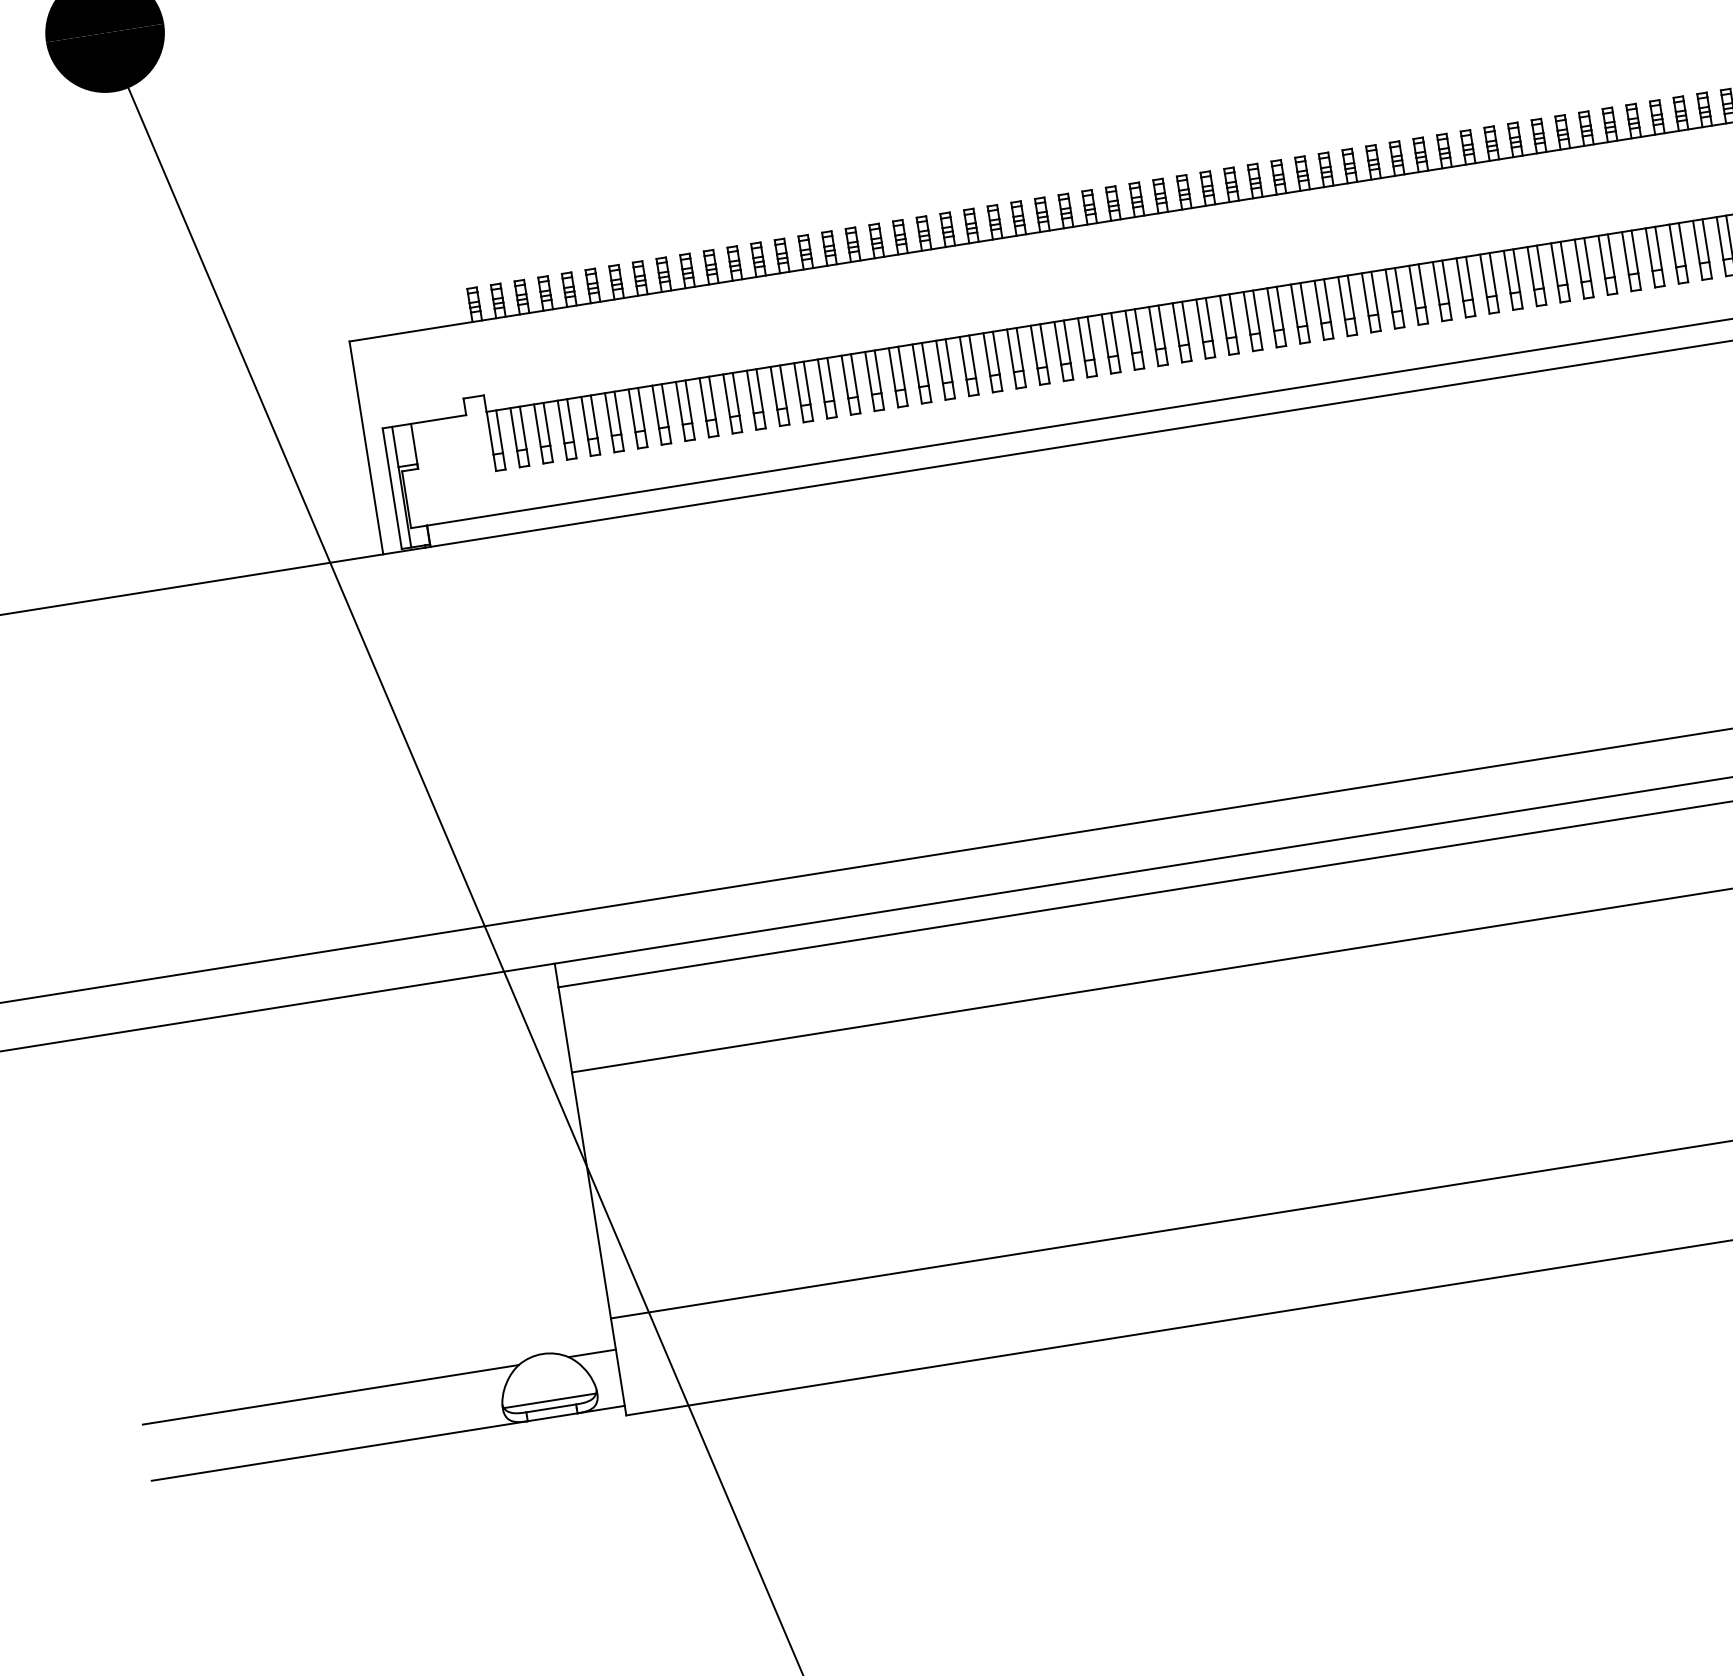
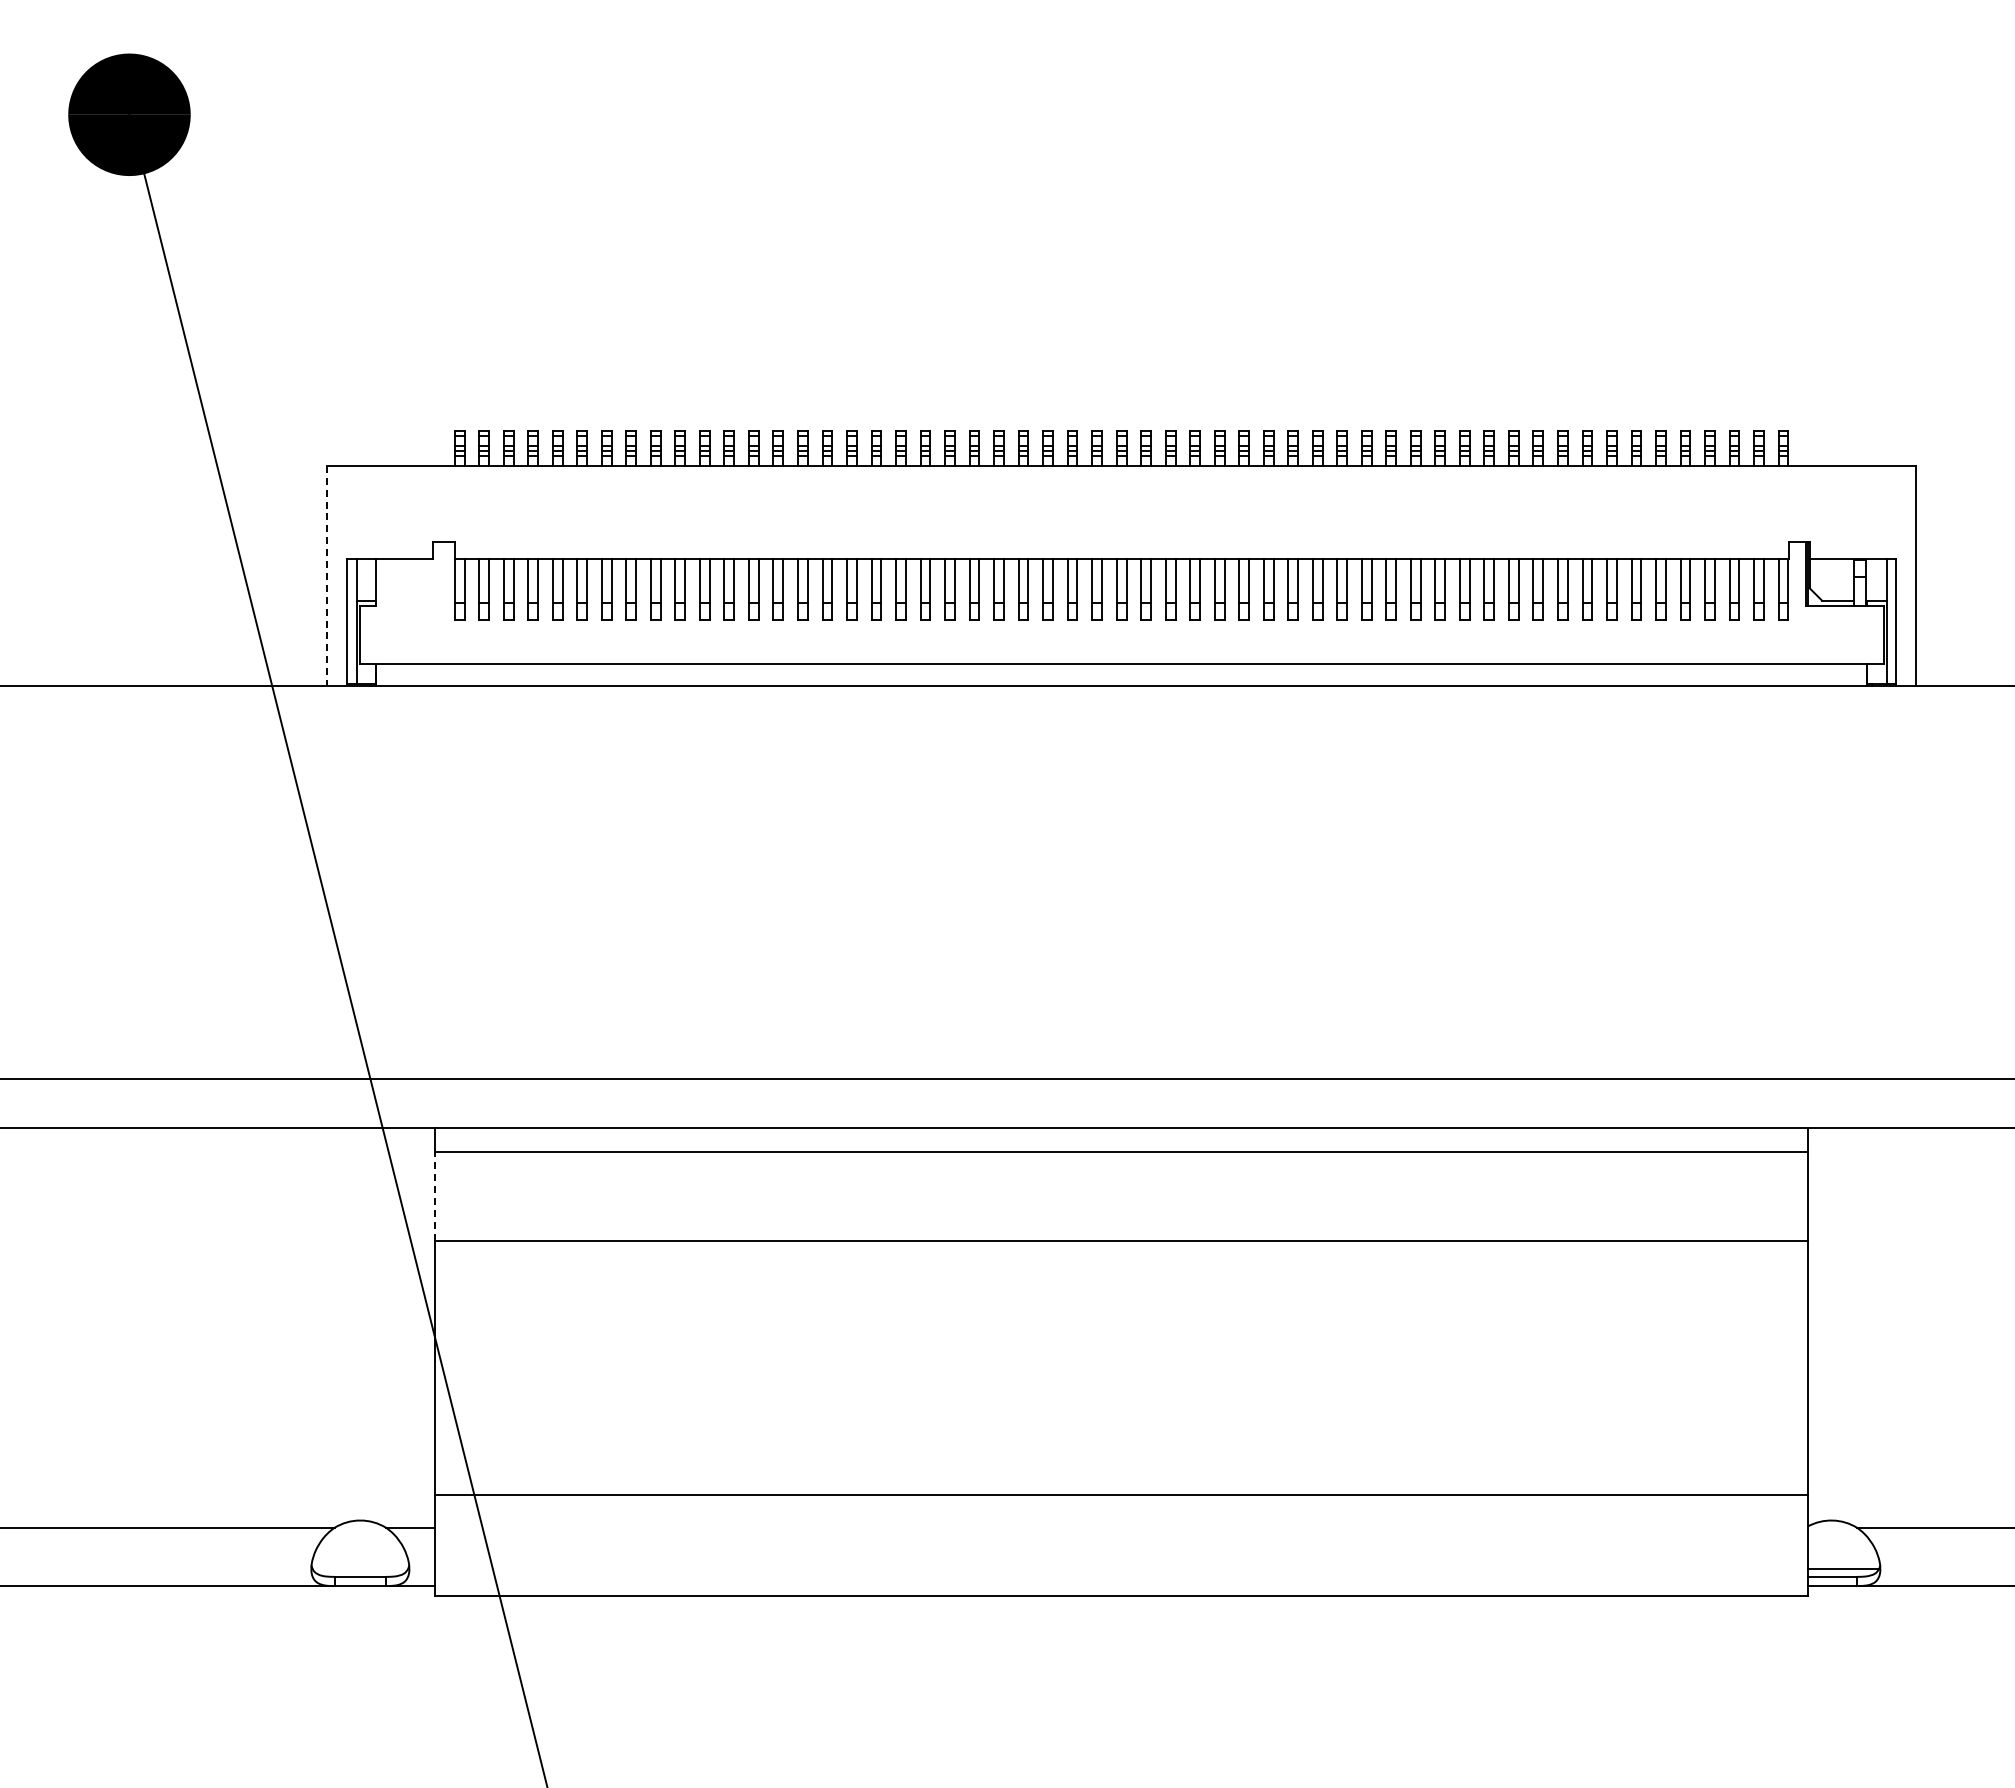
line: (366, 448) -> (327, 576), solid -> dashed
line: (565, 1028) -> (435, 1195), solid -> dashed
line: (550, 1401) -> (360, 1569), removed

